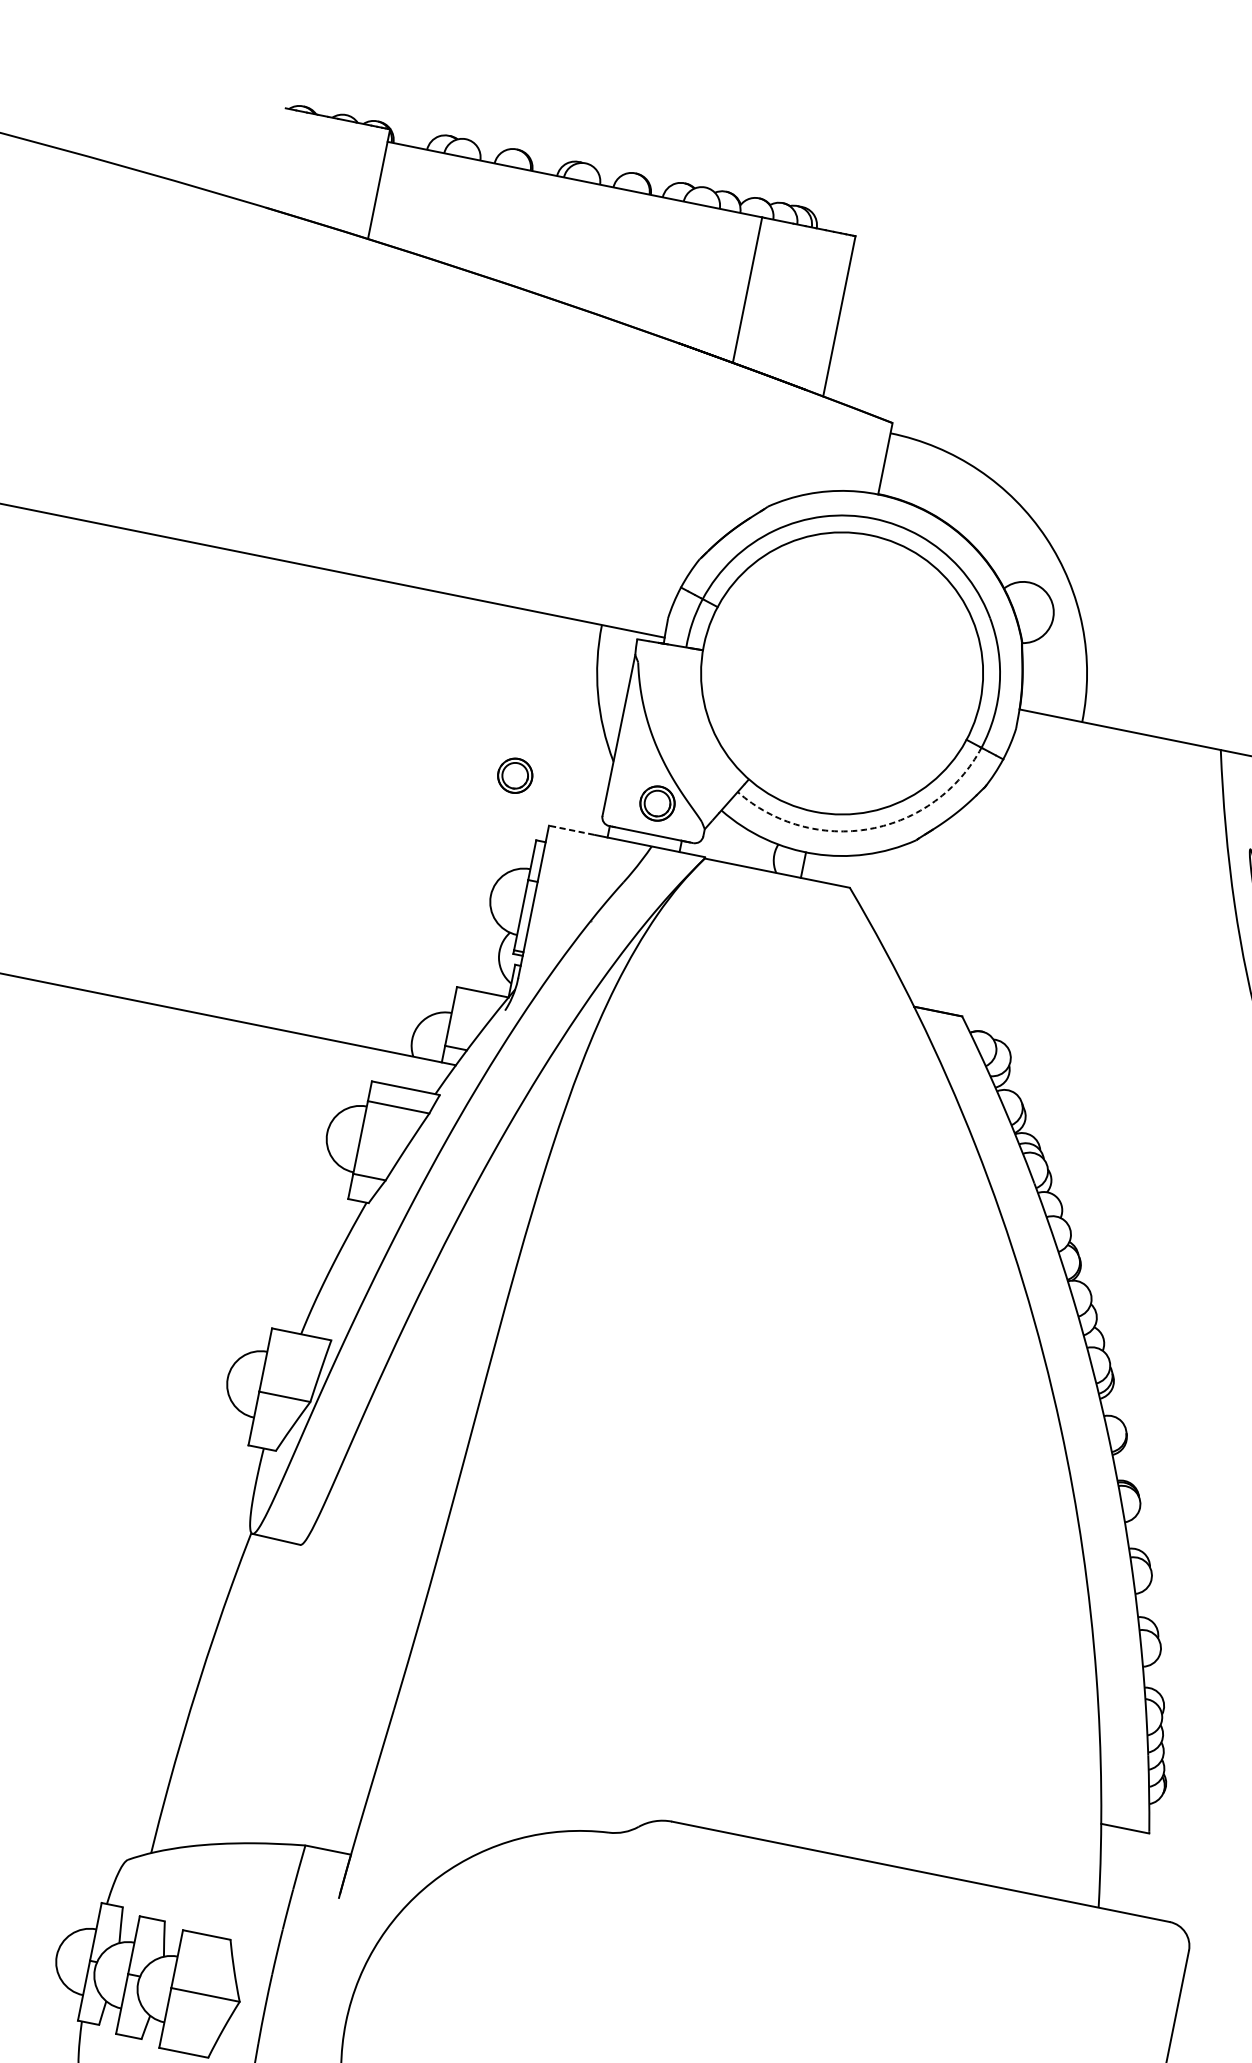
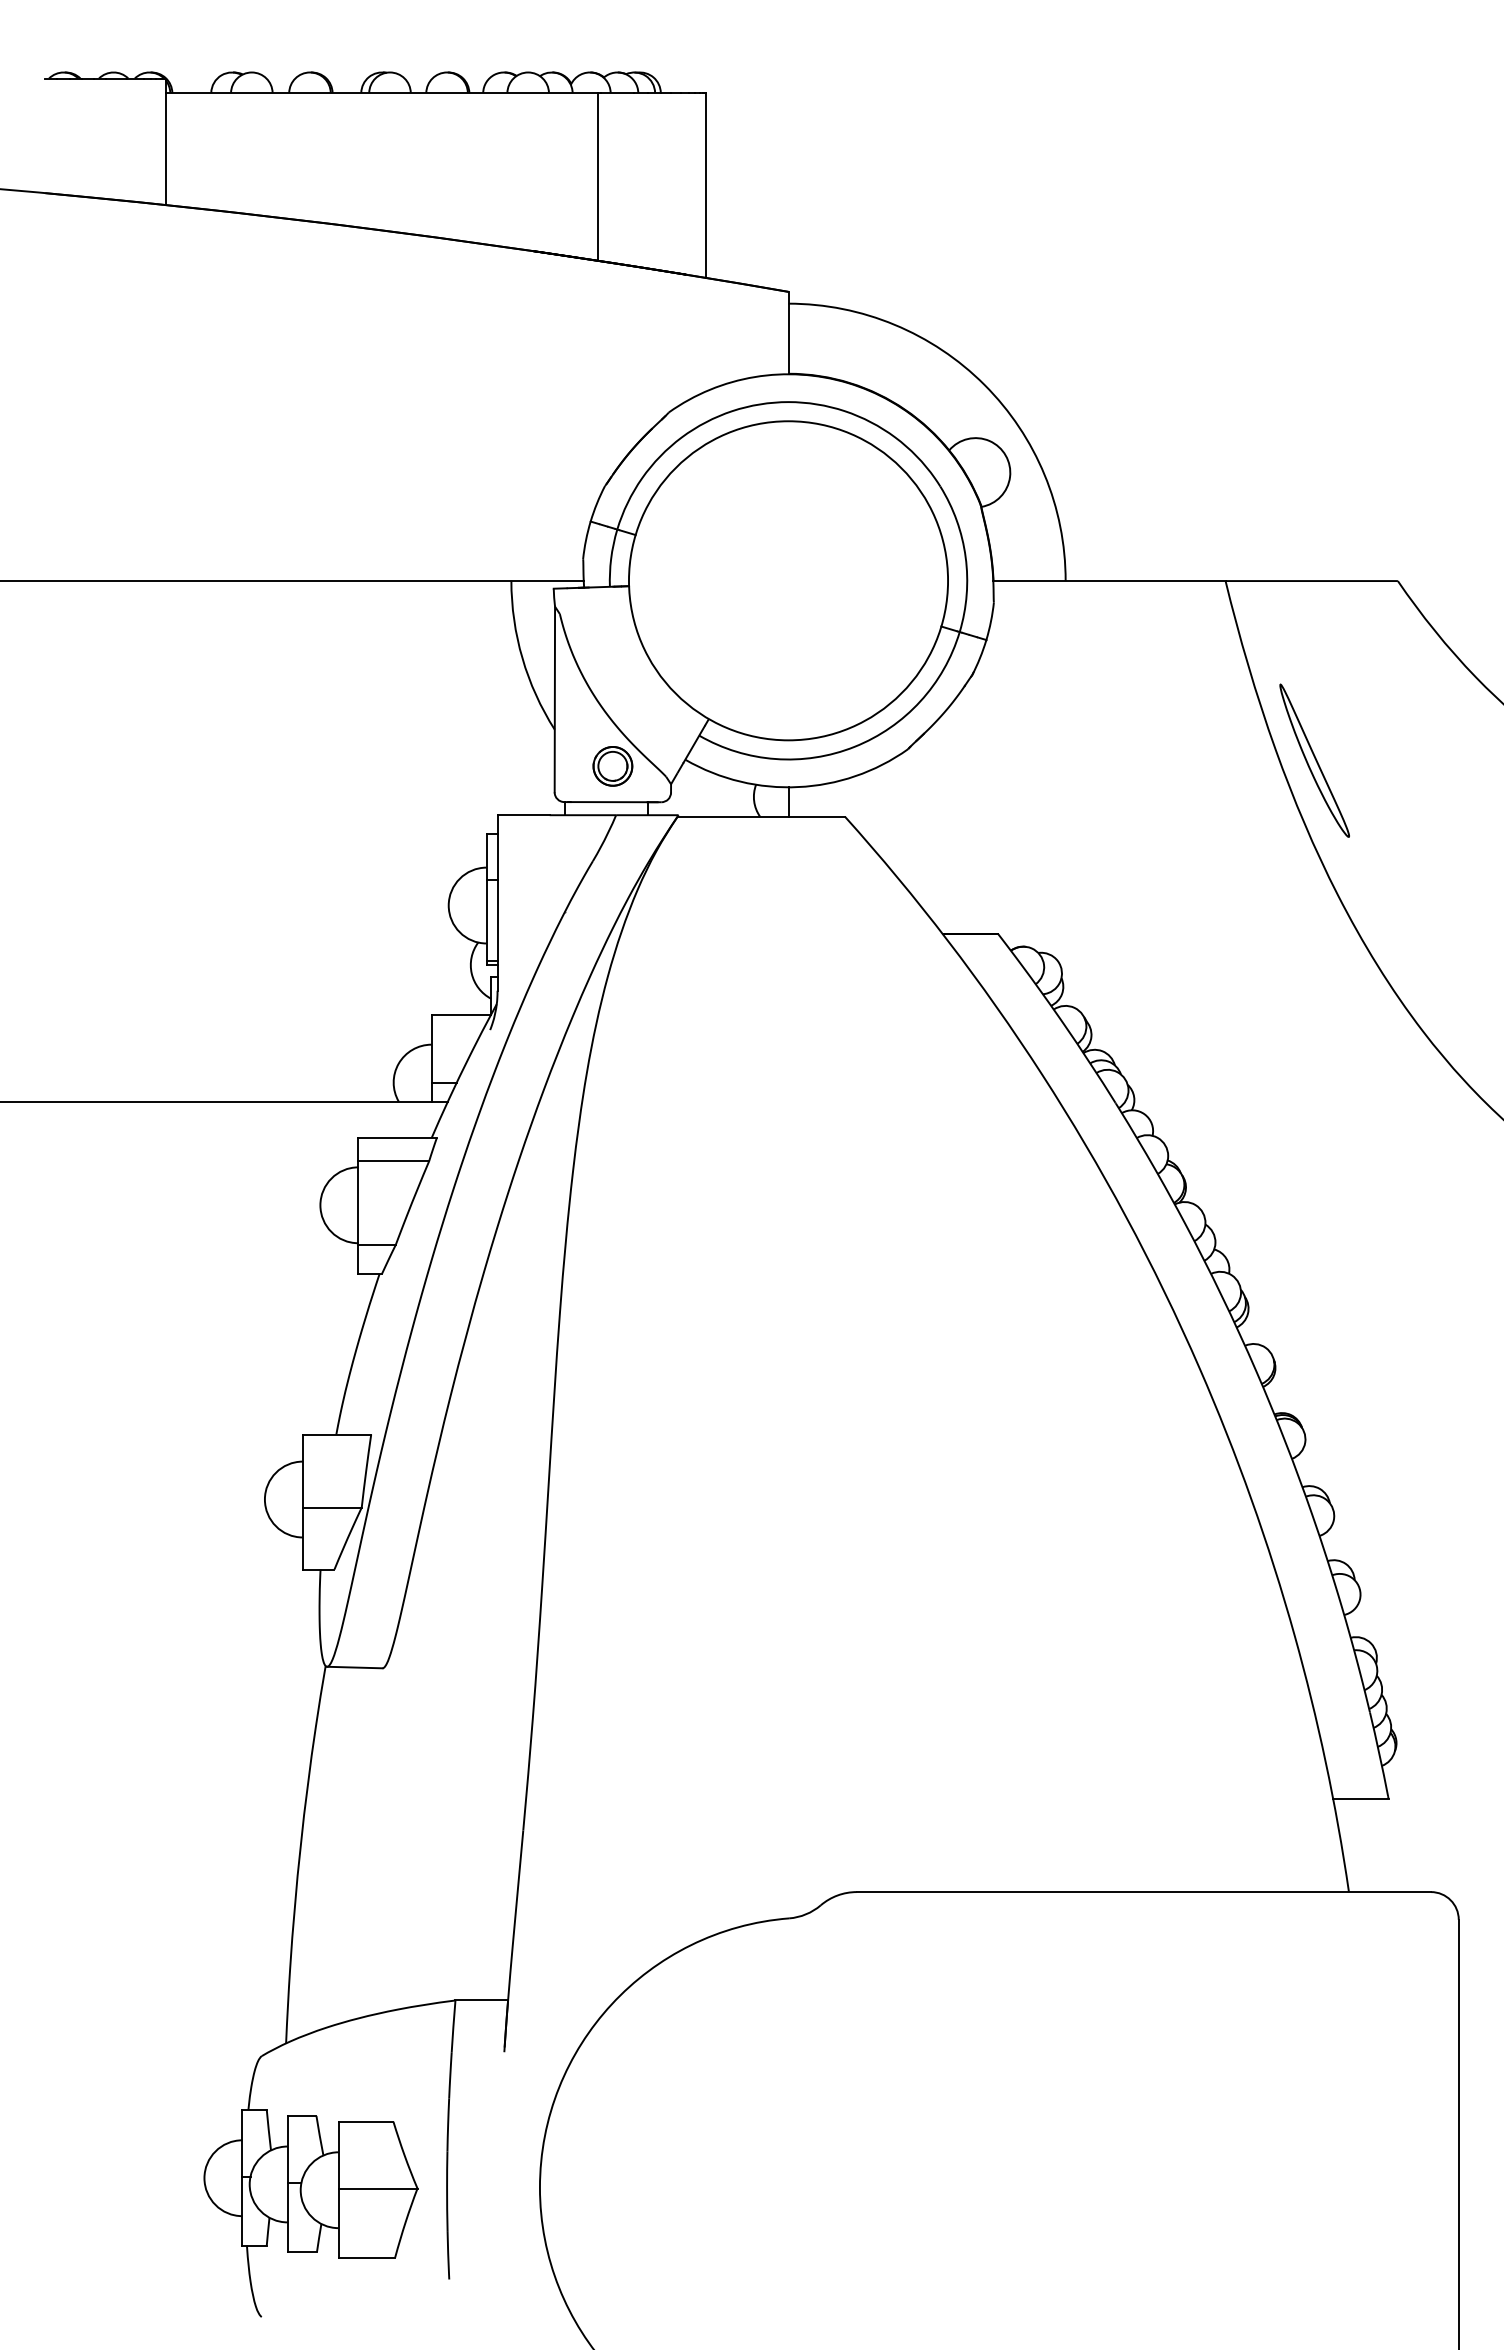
part: (514, 775) -> (448, 767), removed
arc: (870, 828) -> (854, 746), dashed -> solid
line: (571, 830) -> (523, 815), dashed -> solid

